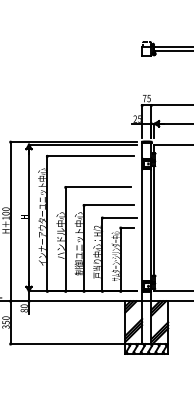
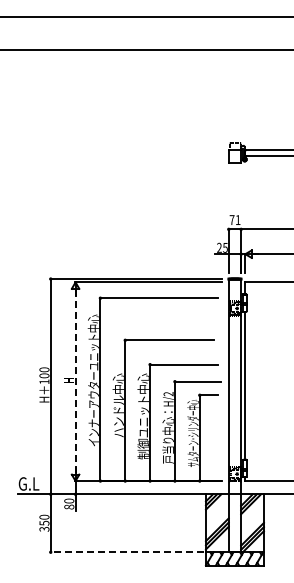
text: (148, 98) -> (237, 220), 75 -> 71
line: (28, 217) -> (75, 381), solid -> dashed
line: (67, 344) -> (127, 552), solid -> dashed

